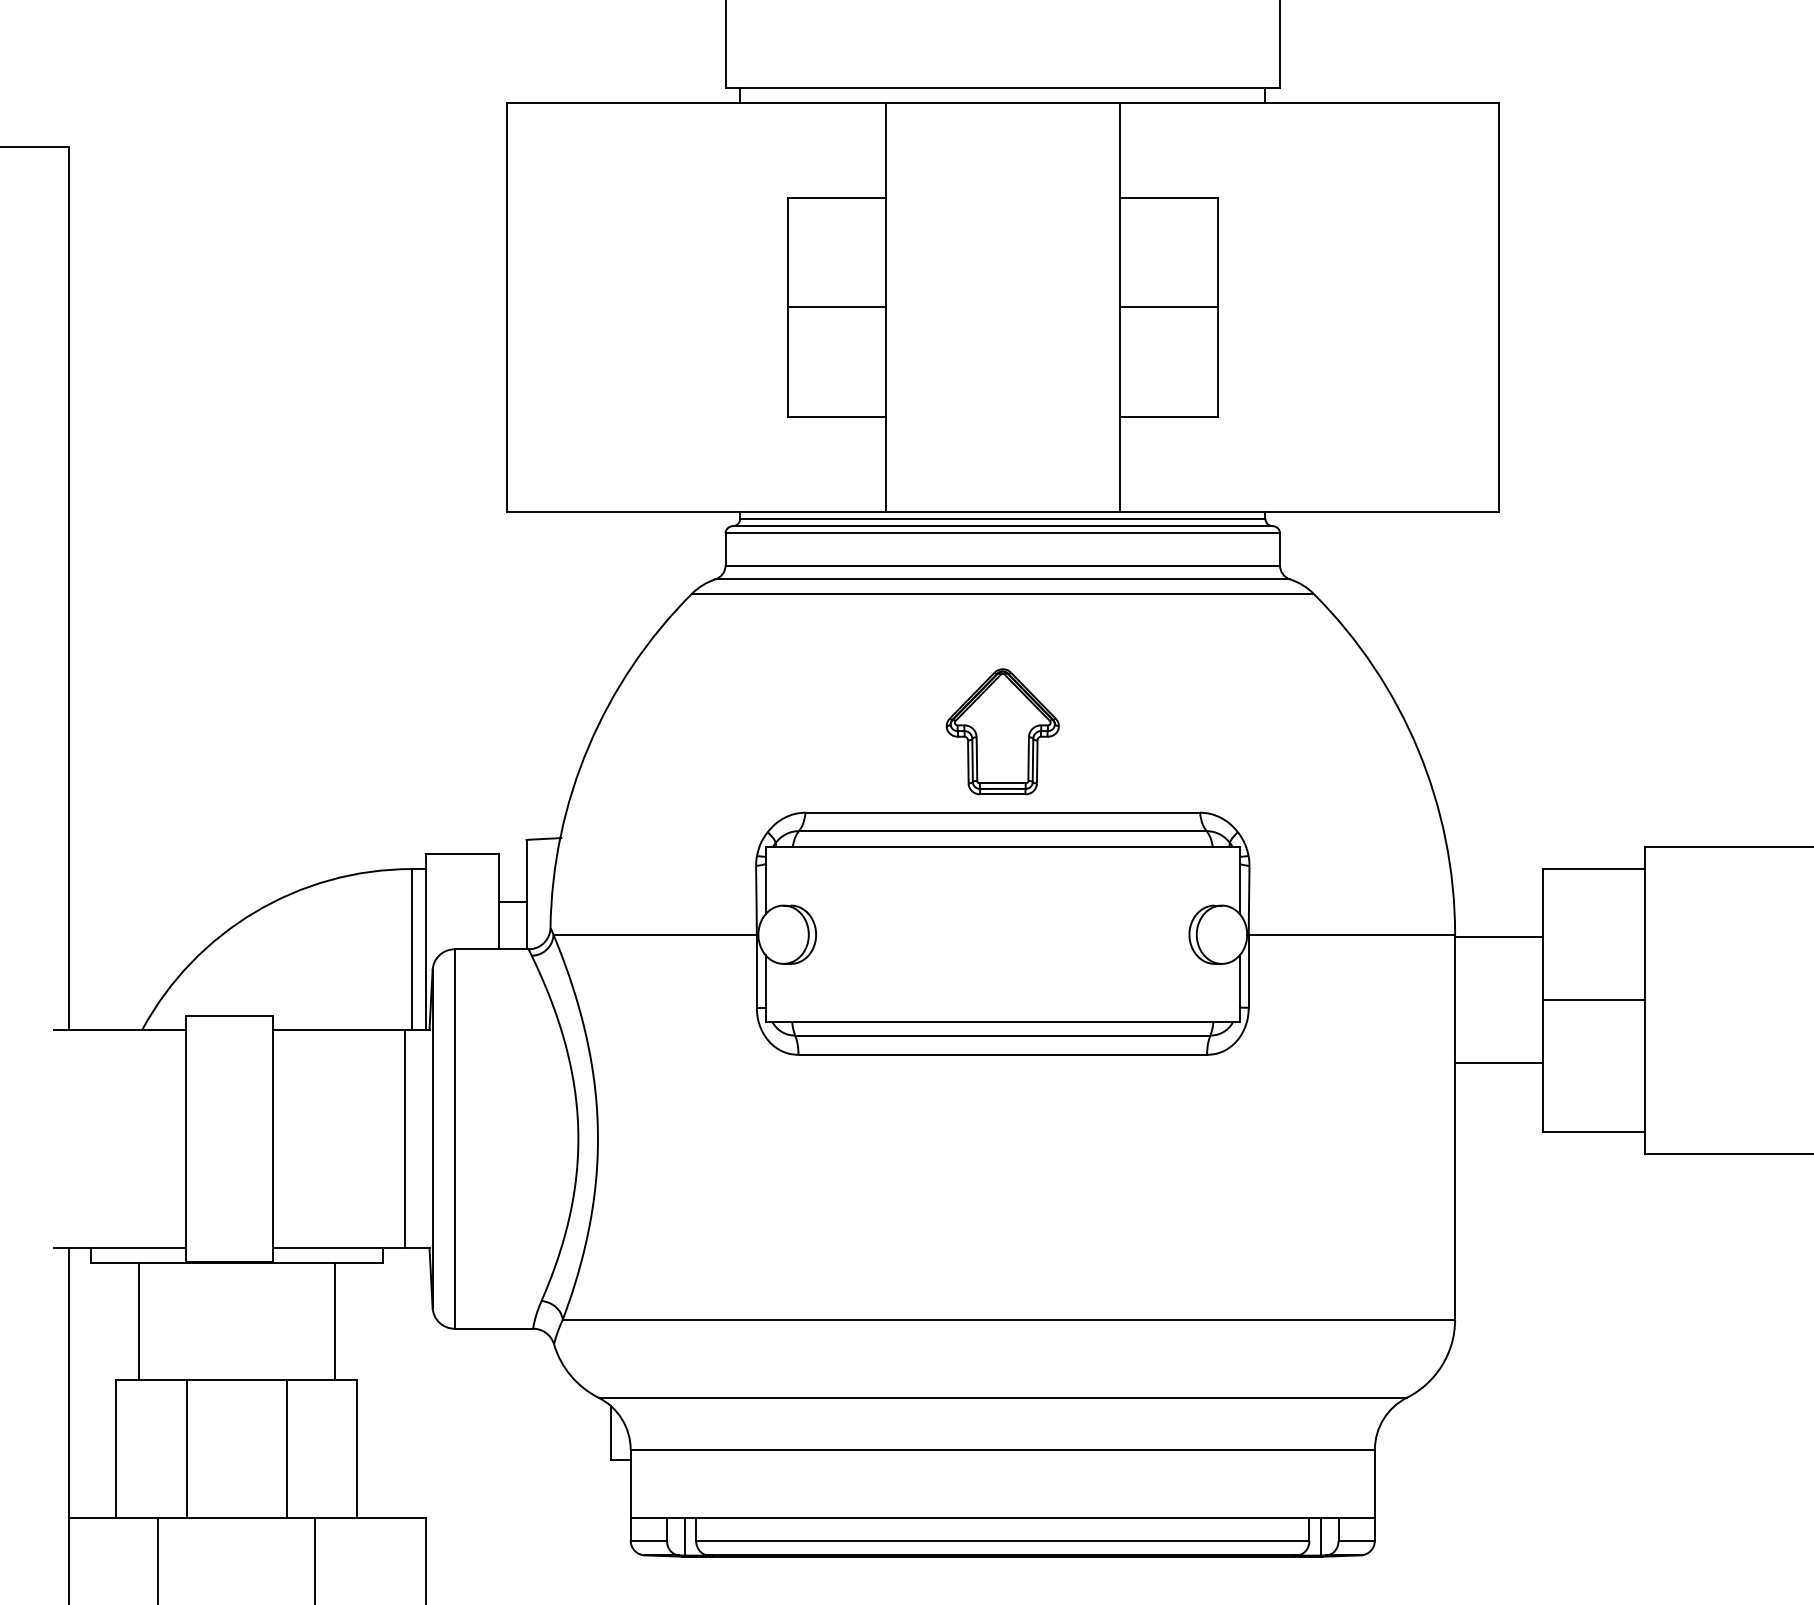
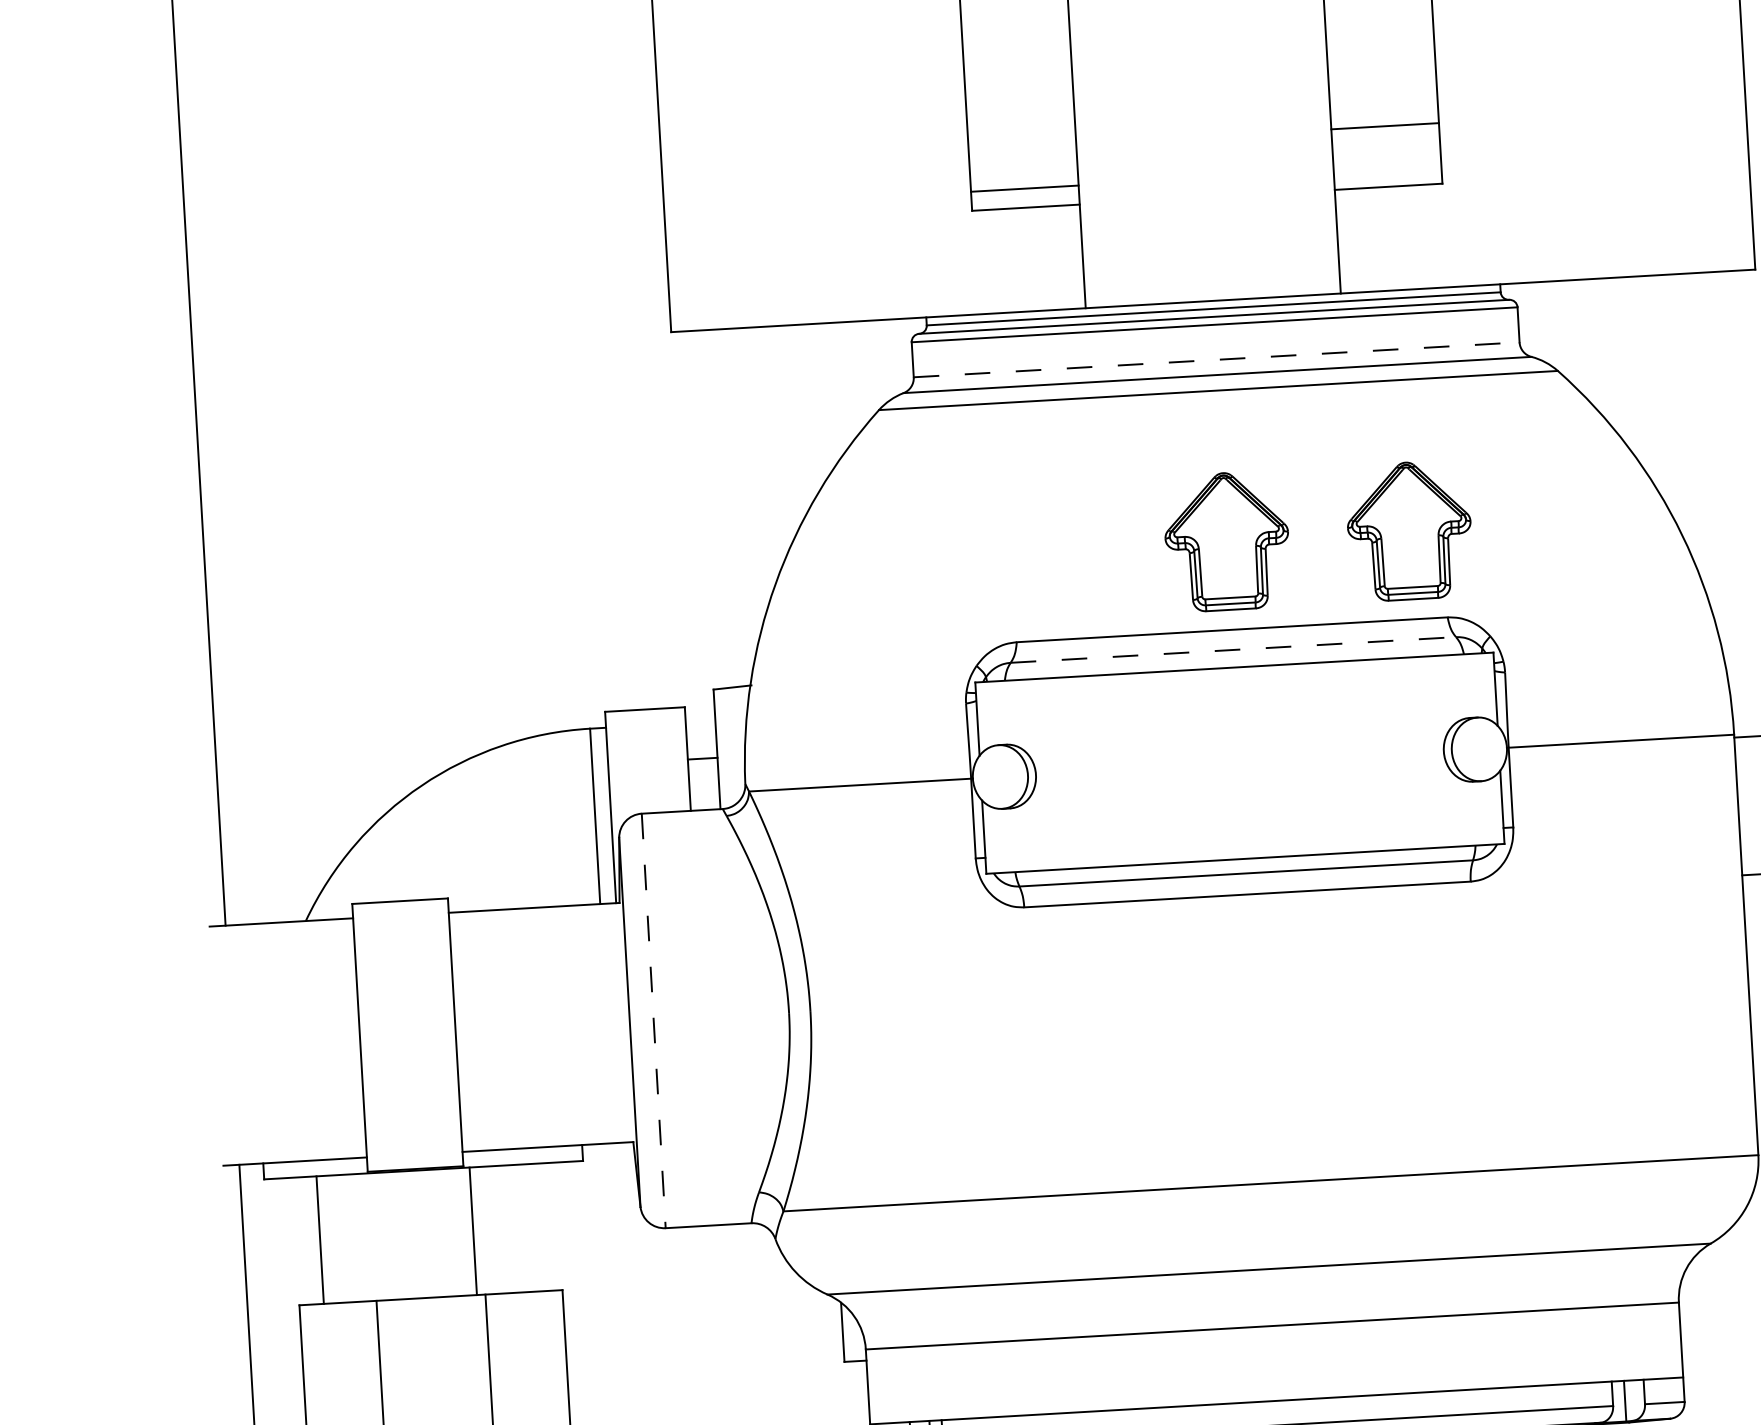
line: (836, 307) -> (1024, 188), moved
line: (1168, 307) -> (1384, 126), moved
line: (1003, 565) -> (1217, 359), solid -> dashed
part: (1169, 731) -> (1409, 530), added
line: (1002, 831) -> (1233, 650), solid -> dashed
line: (404, 1138) -> (599, 1023), removed
line: (454, 1139) -> (653, 1021), solid -> dashed
line: (334, 1321) -> (472, 1231), moved

